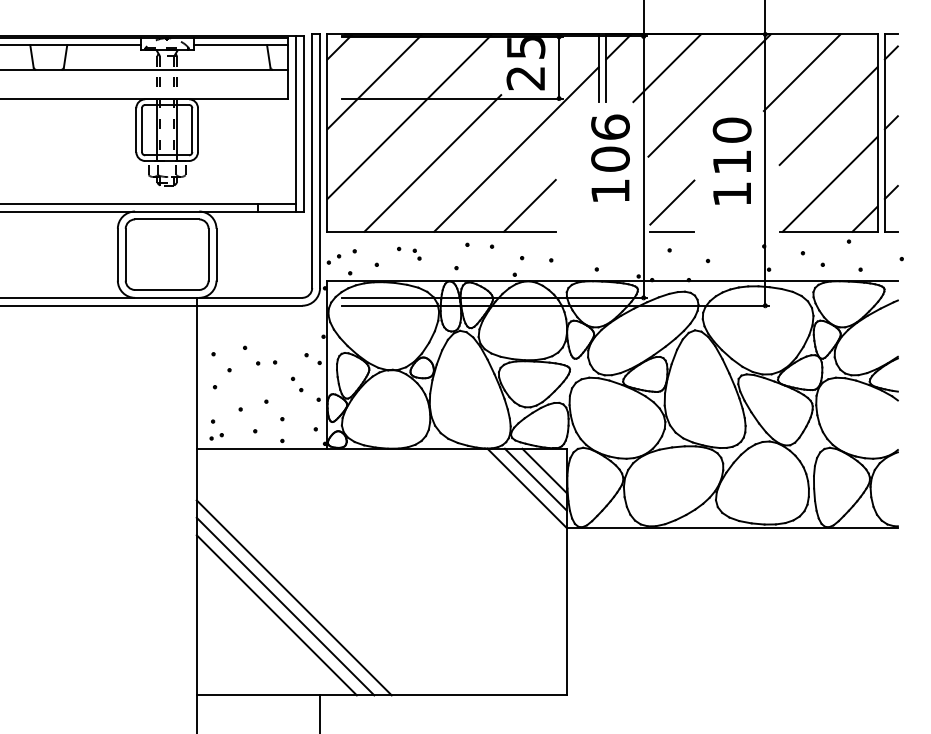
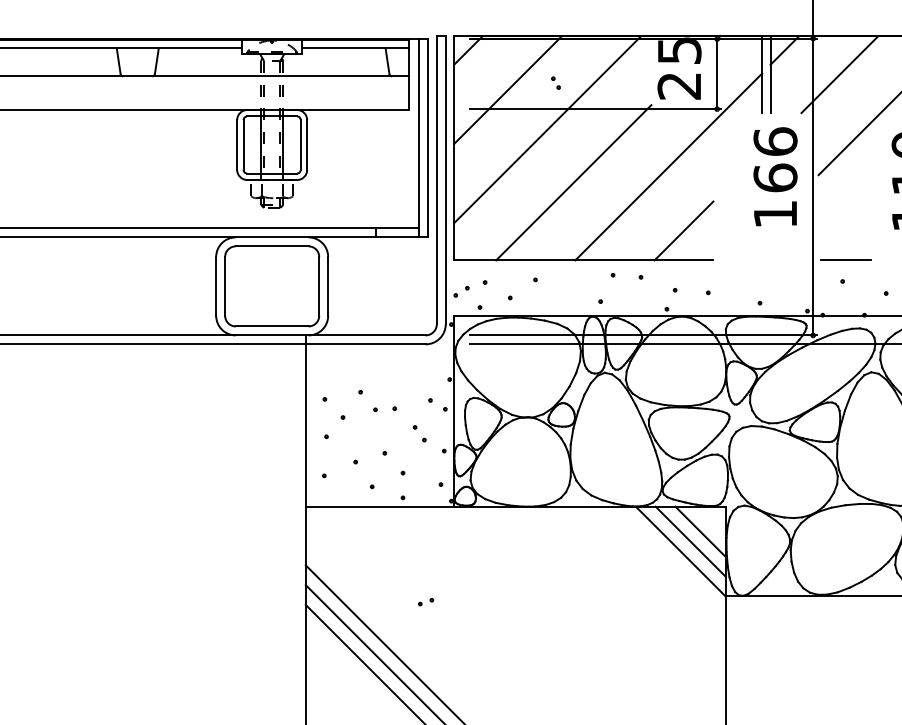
text: (610, 158) -> (775, 177), 106 -> 166
line: (672, 202) -> (845, 227), removed
part: (416, 254) -> (555, 82), moved
part: (216, 436) -> (425, 601), moved

